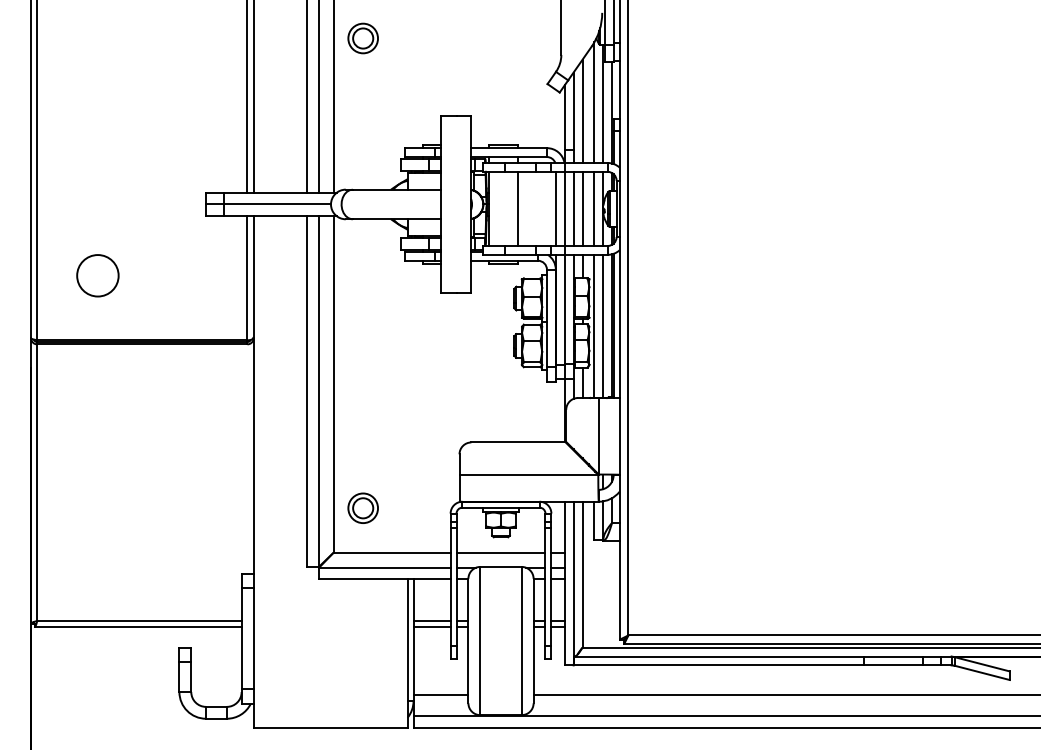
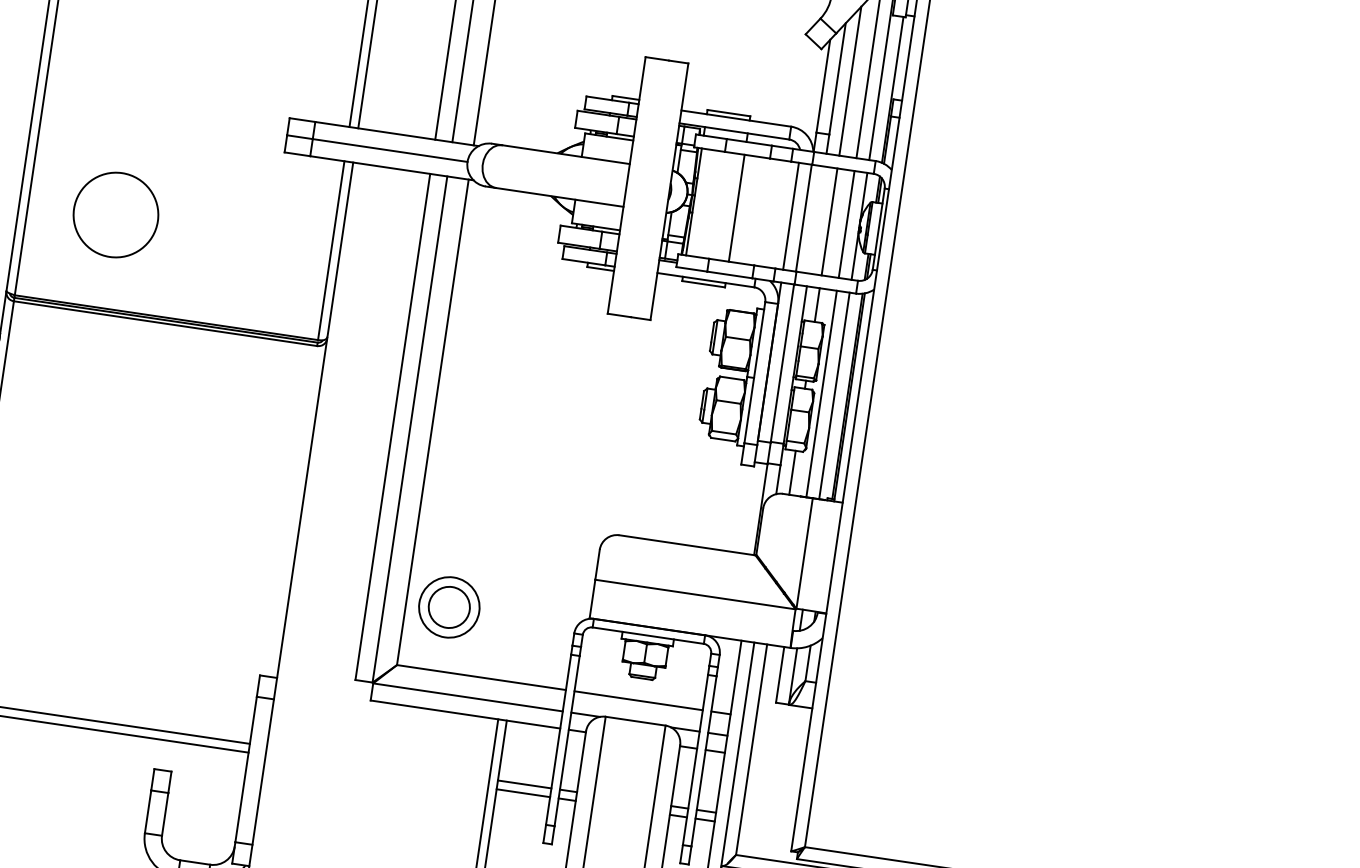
line: (573, 208) -> (816, 219), removed
circle: (97, 275) -> (115, 214), size x1.4
part: (362, 507) -> (448, 605), size x1.4

